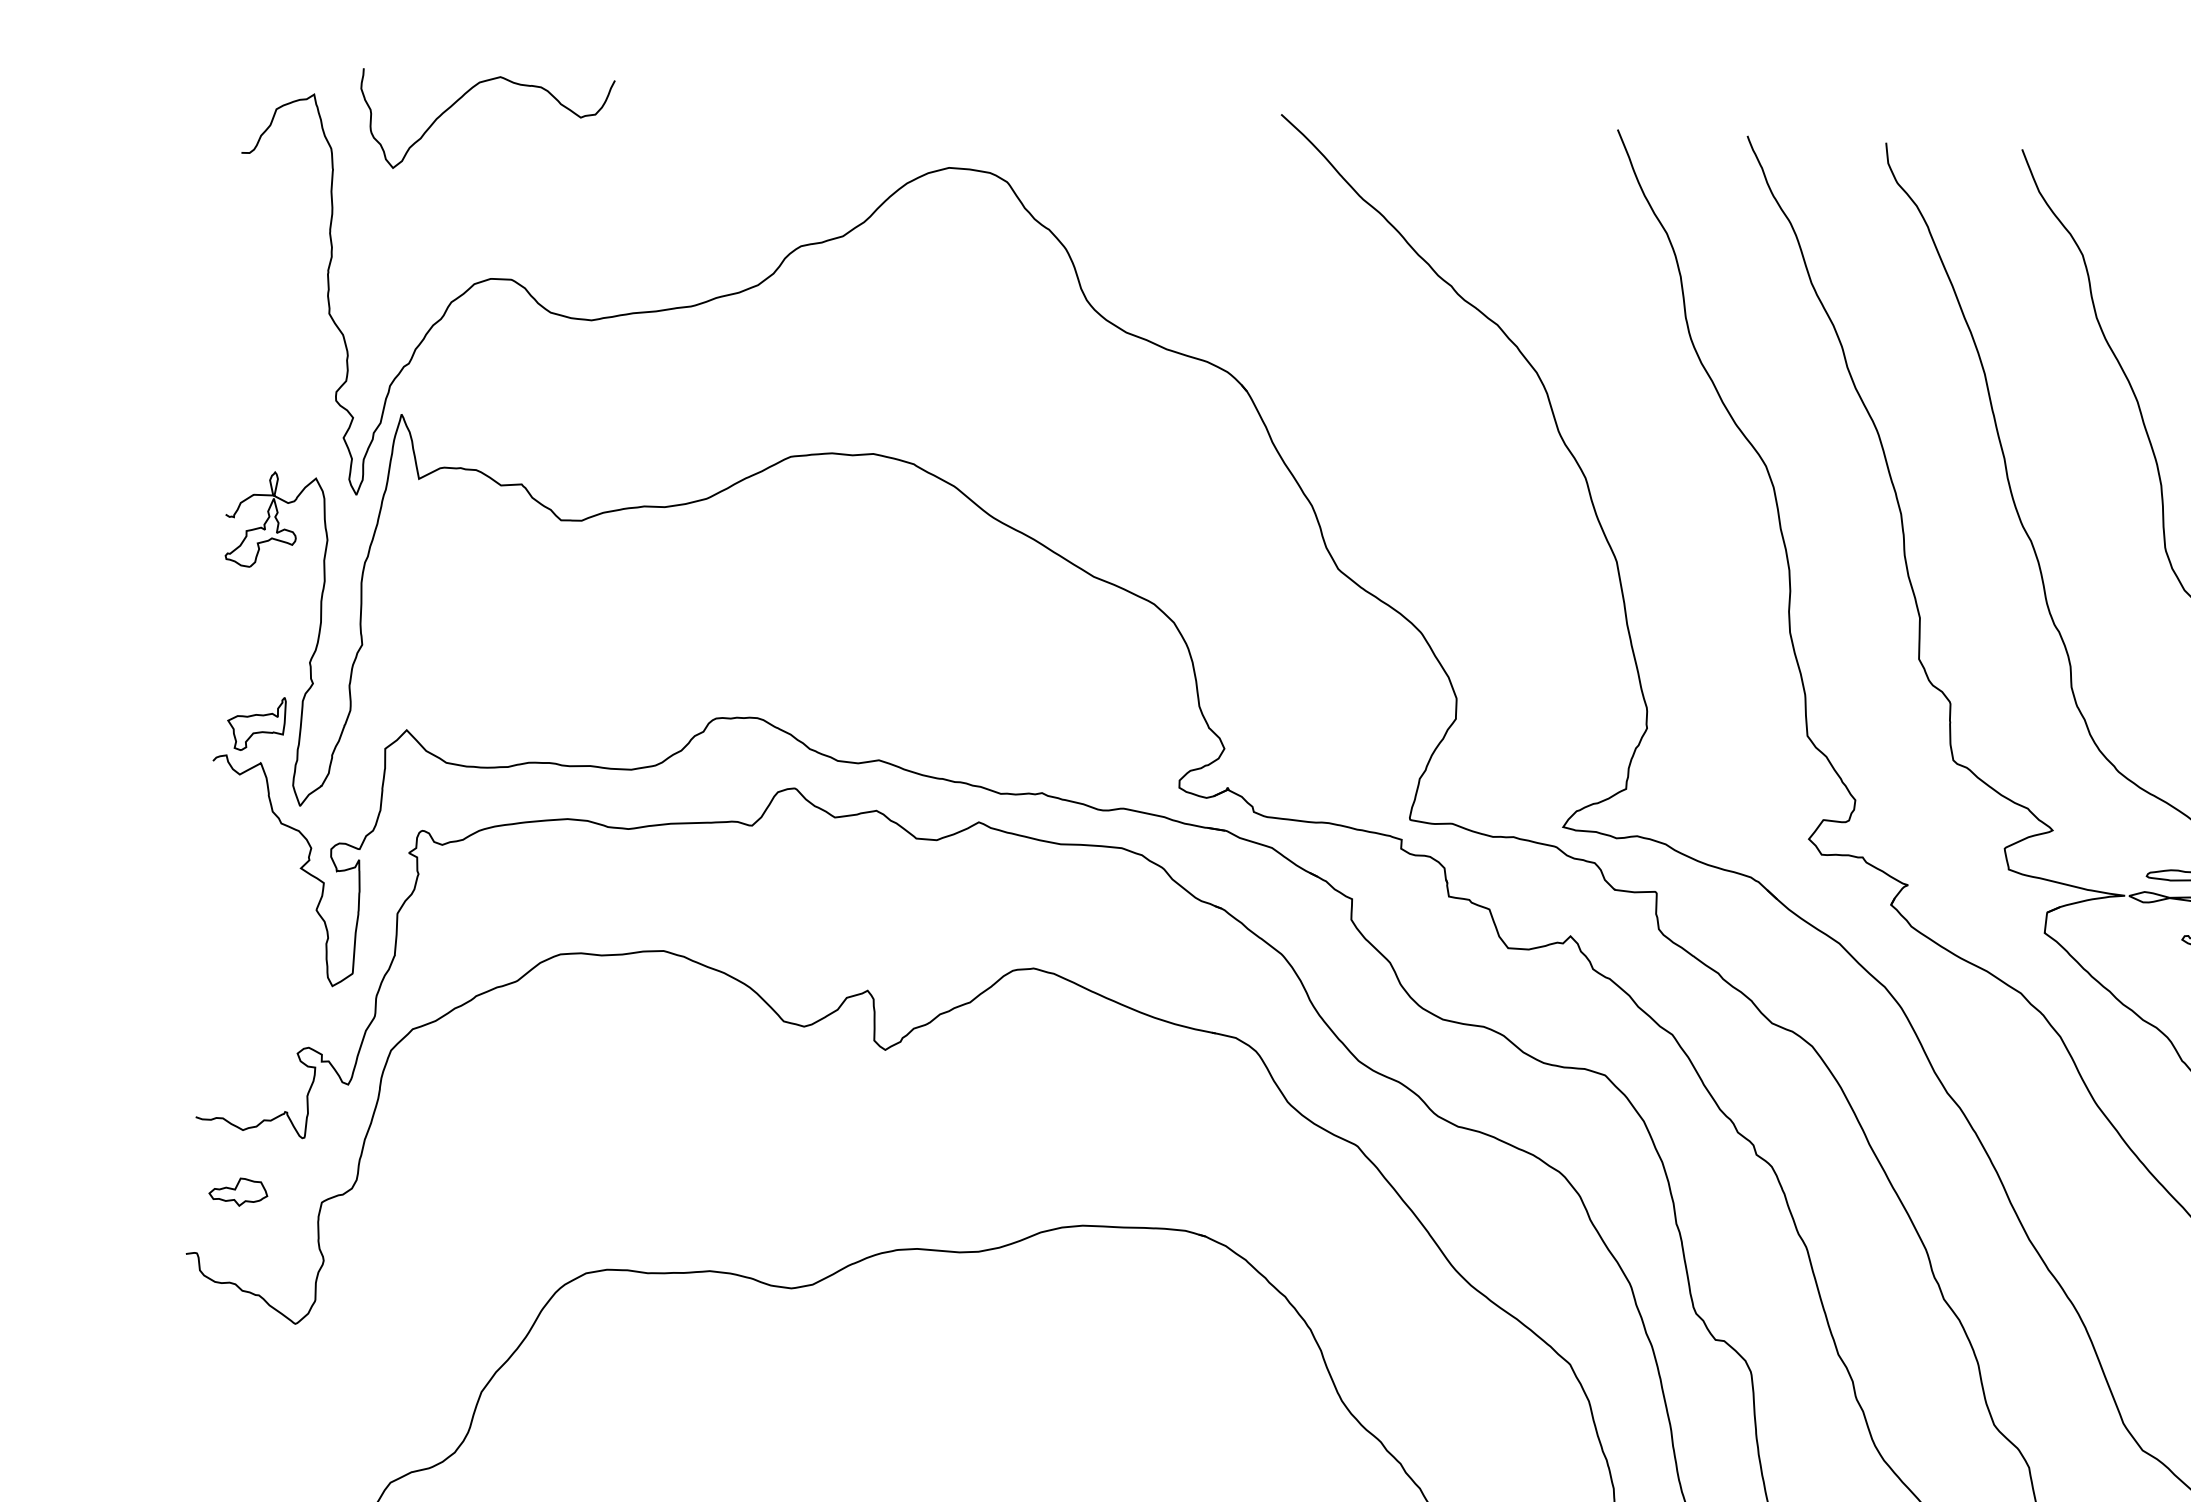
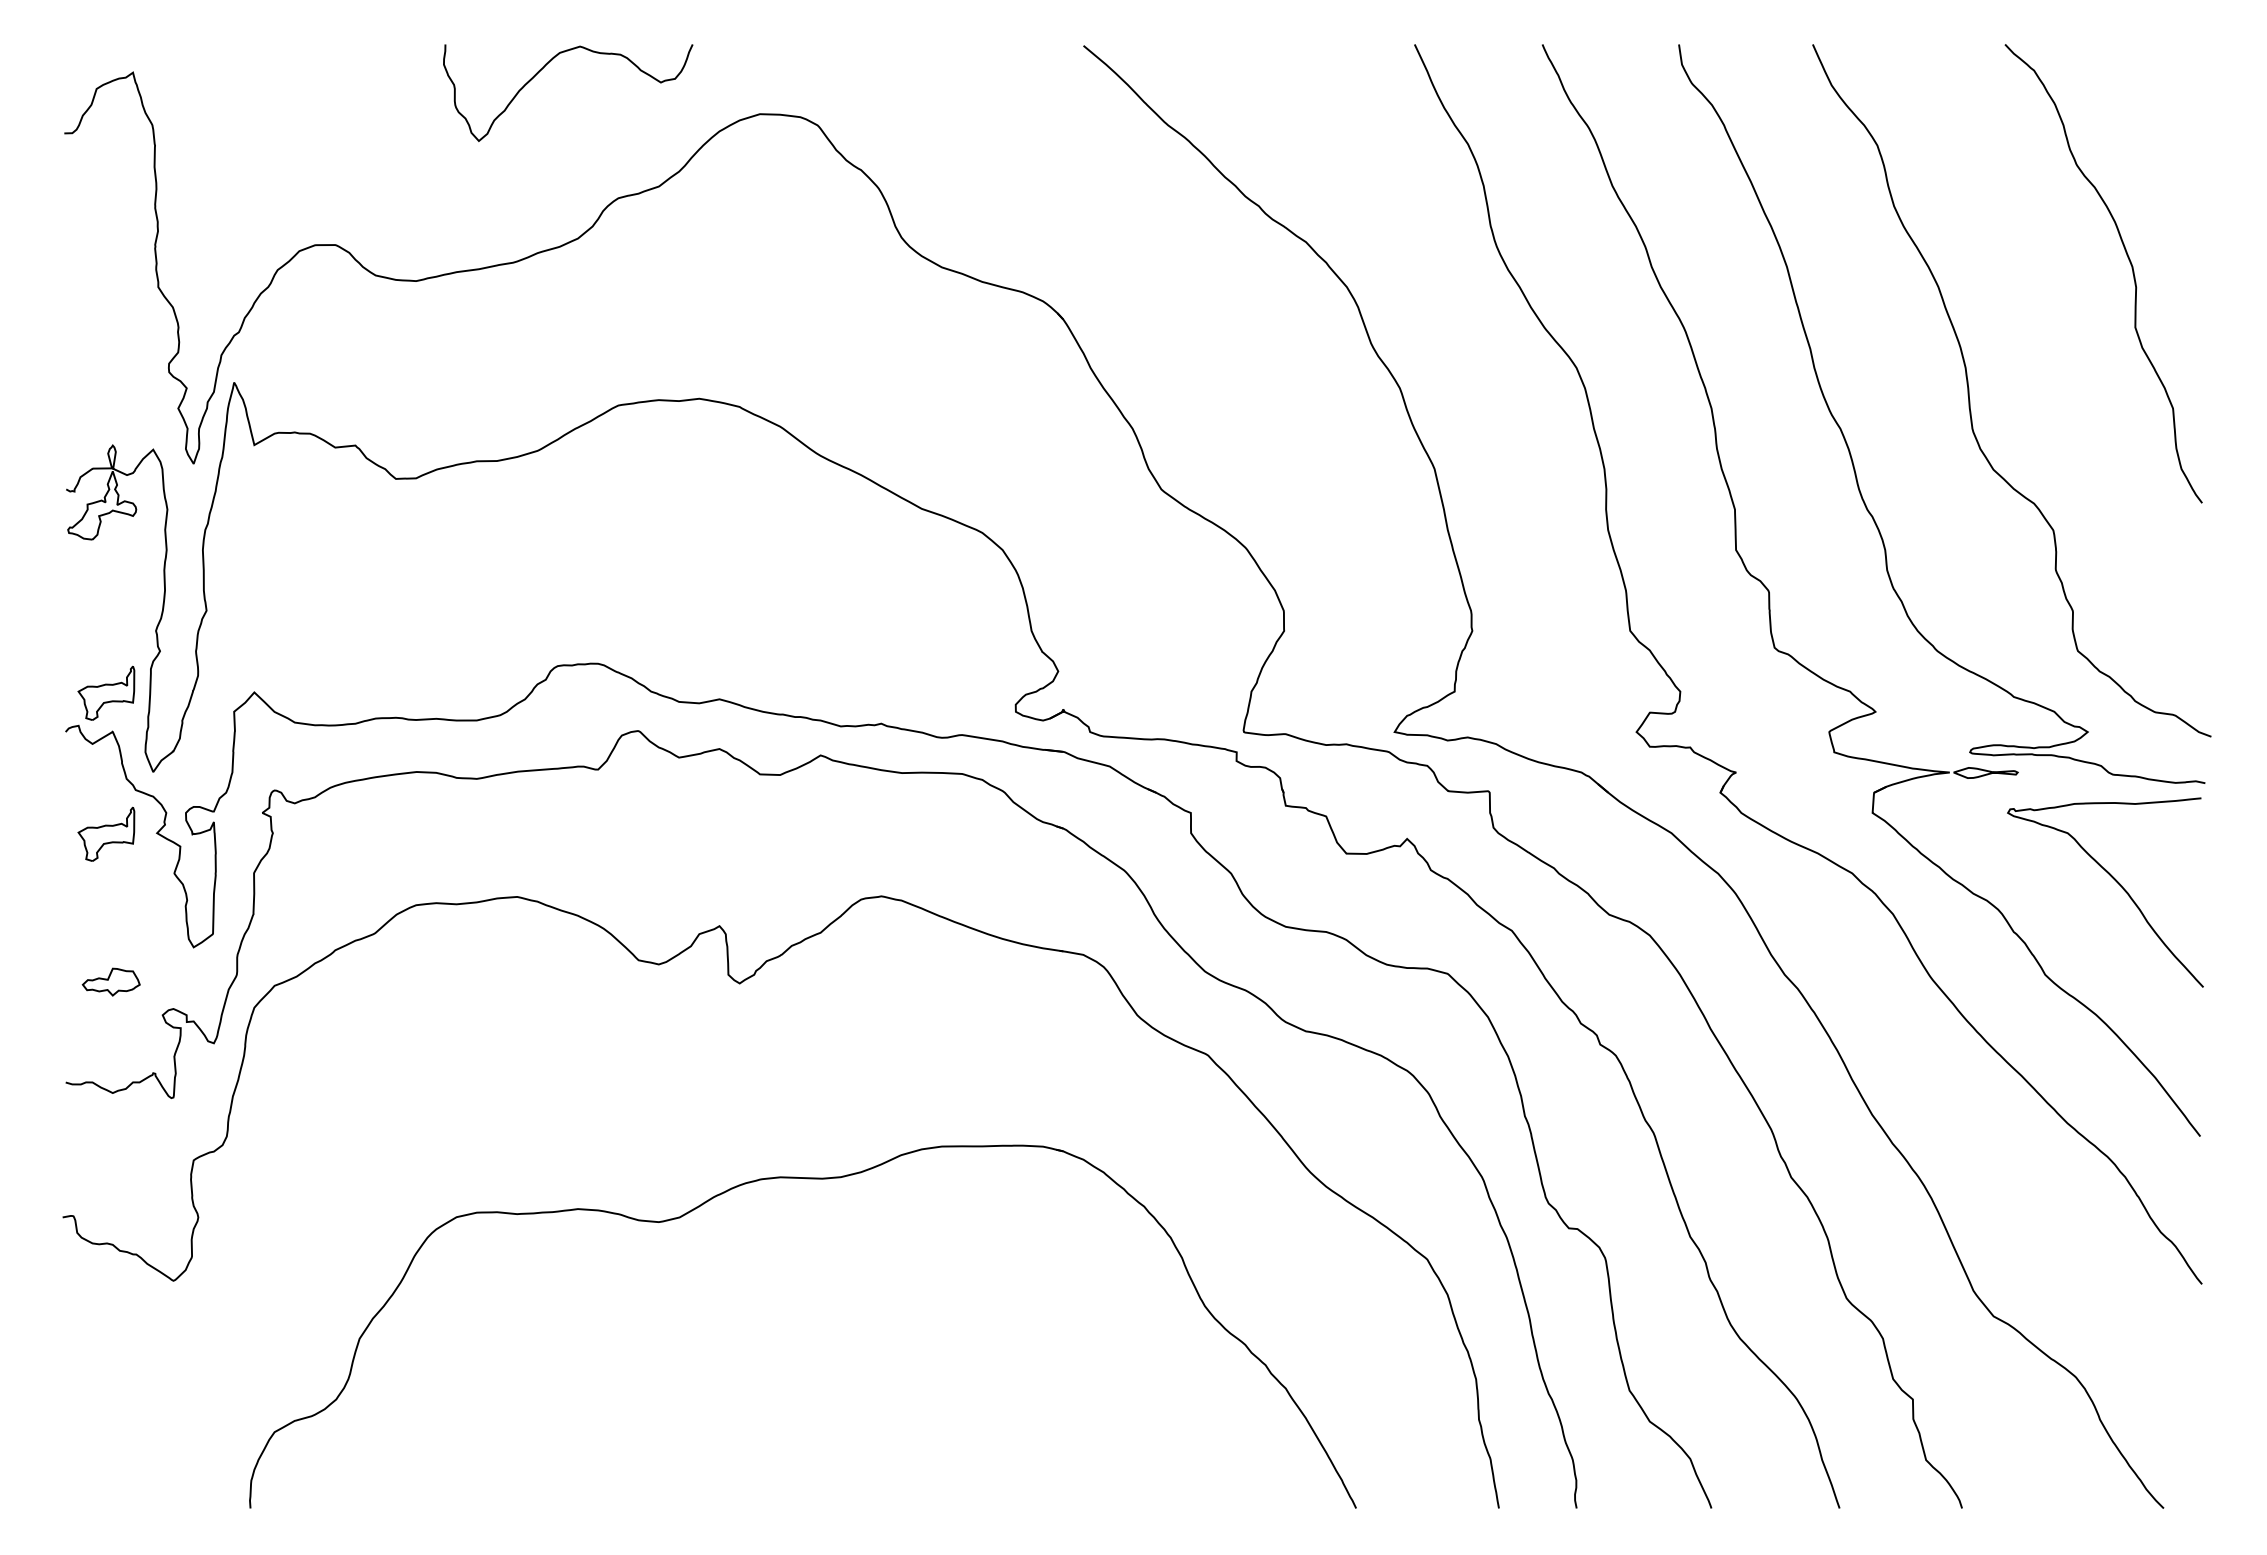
curve: (463, 96) -> (544, 67), moved
part: (249, 866) -> (106, 833), added
part: (237, 1191) -> (110, 981), moved

